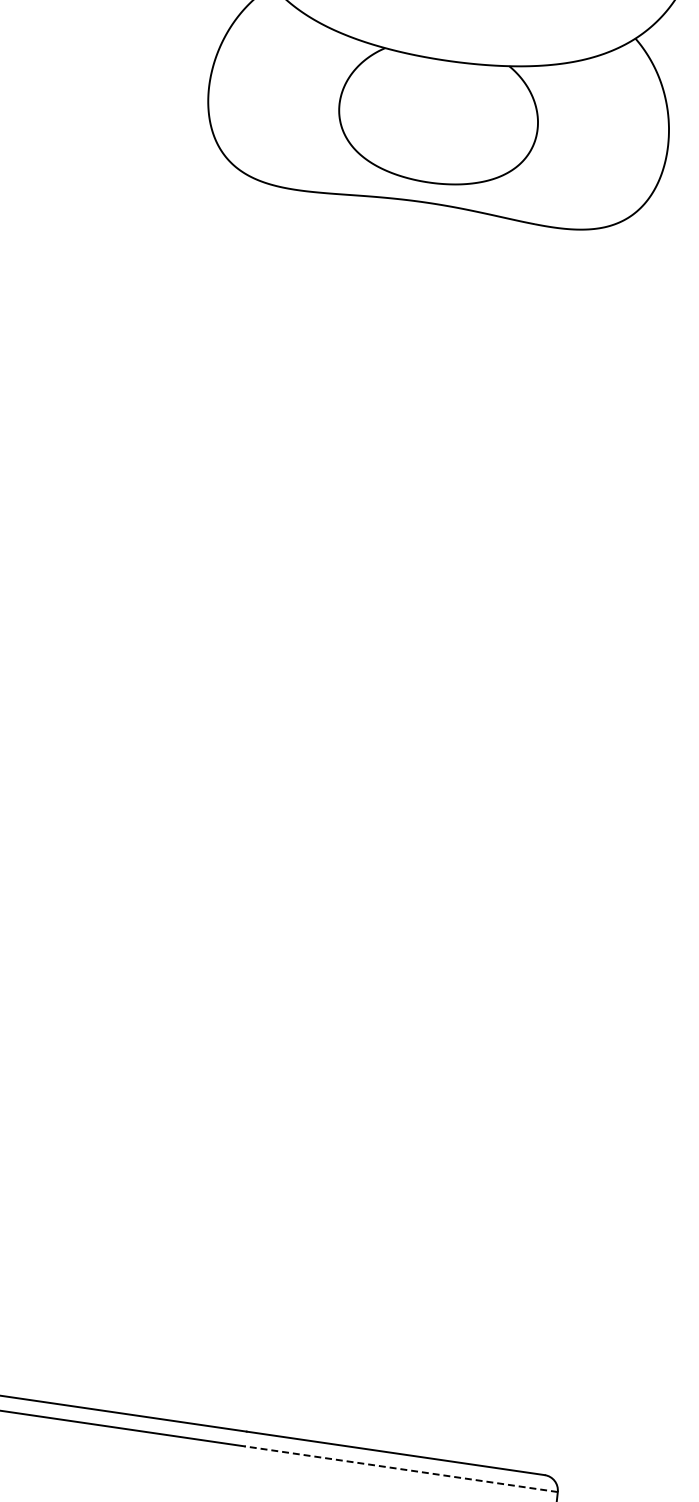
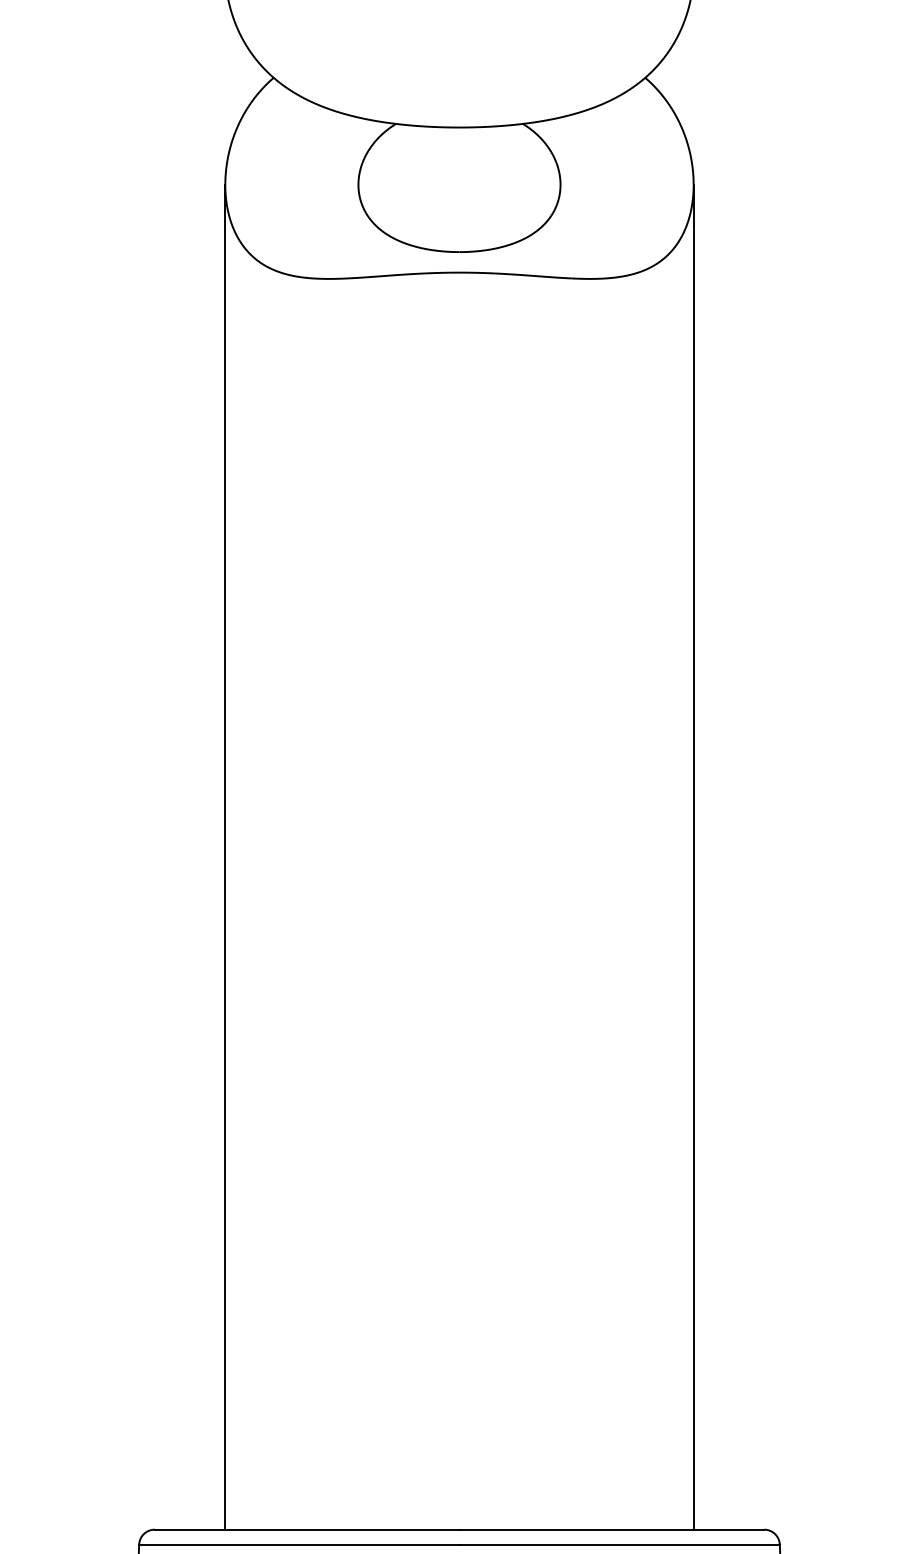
line: (113, 740) -> (225, 856), added
line: (571, 806) -> (693, 856), added
line: (401, 1468) -> (619, 1544), dashed -> solid

